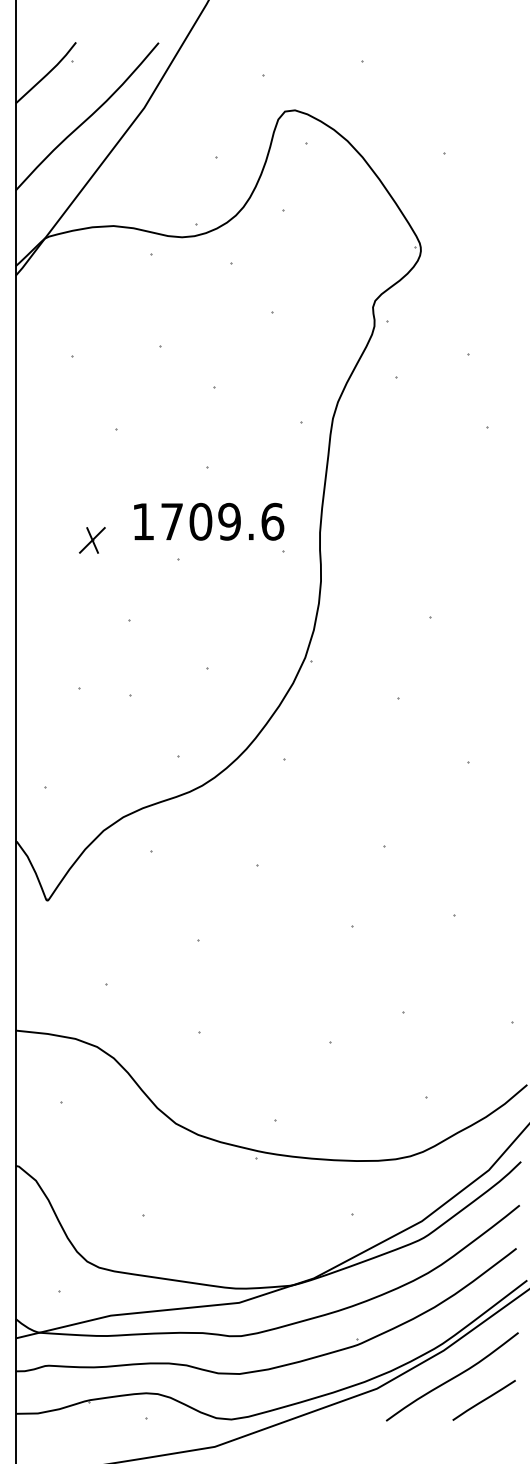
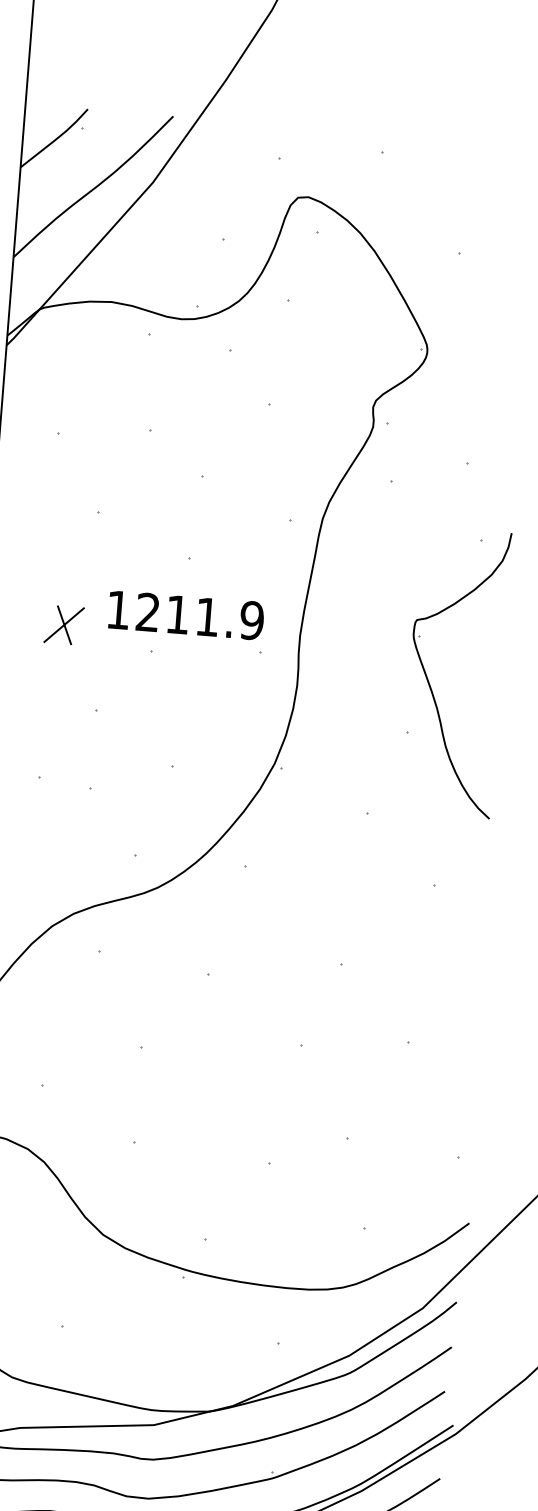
text: (222, 521) -> (200, 616), 1709.6 -> 1211.9
part: (92, 540) -> (64, 625), size x1.43
part: (448, 568) -> (429, 683), added

